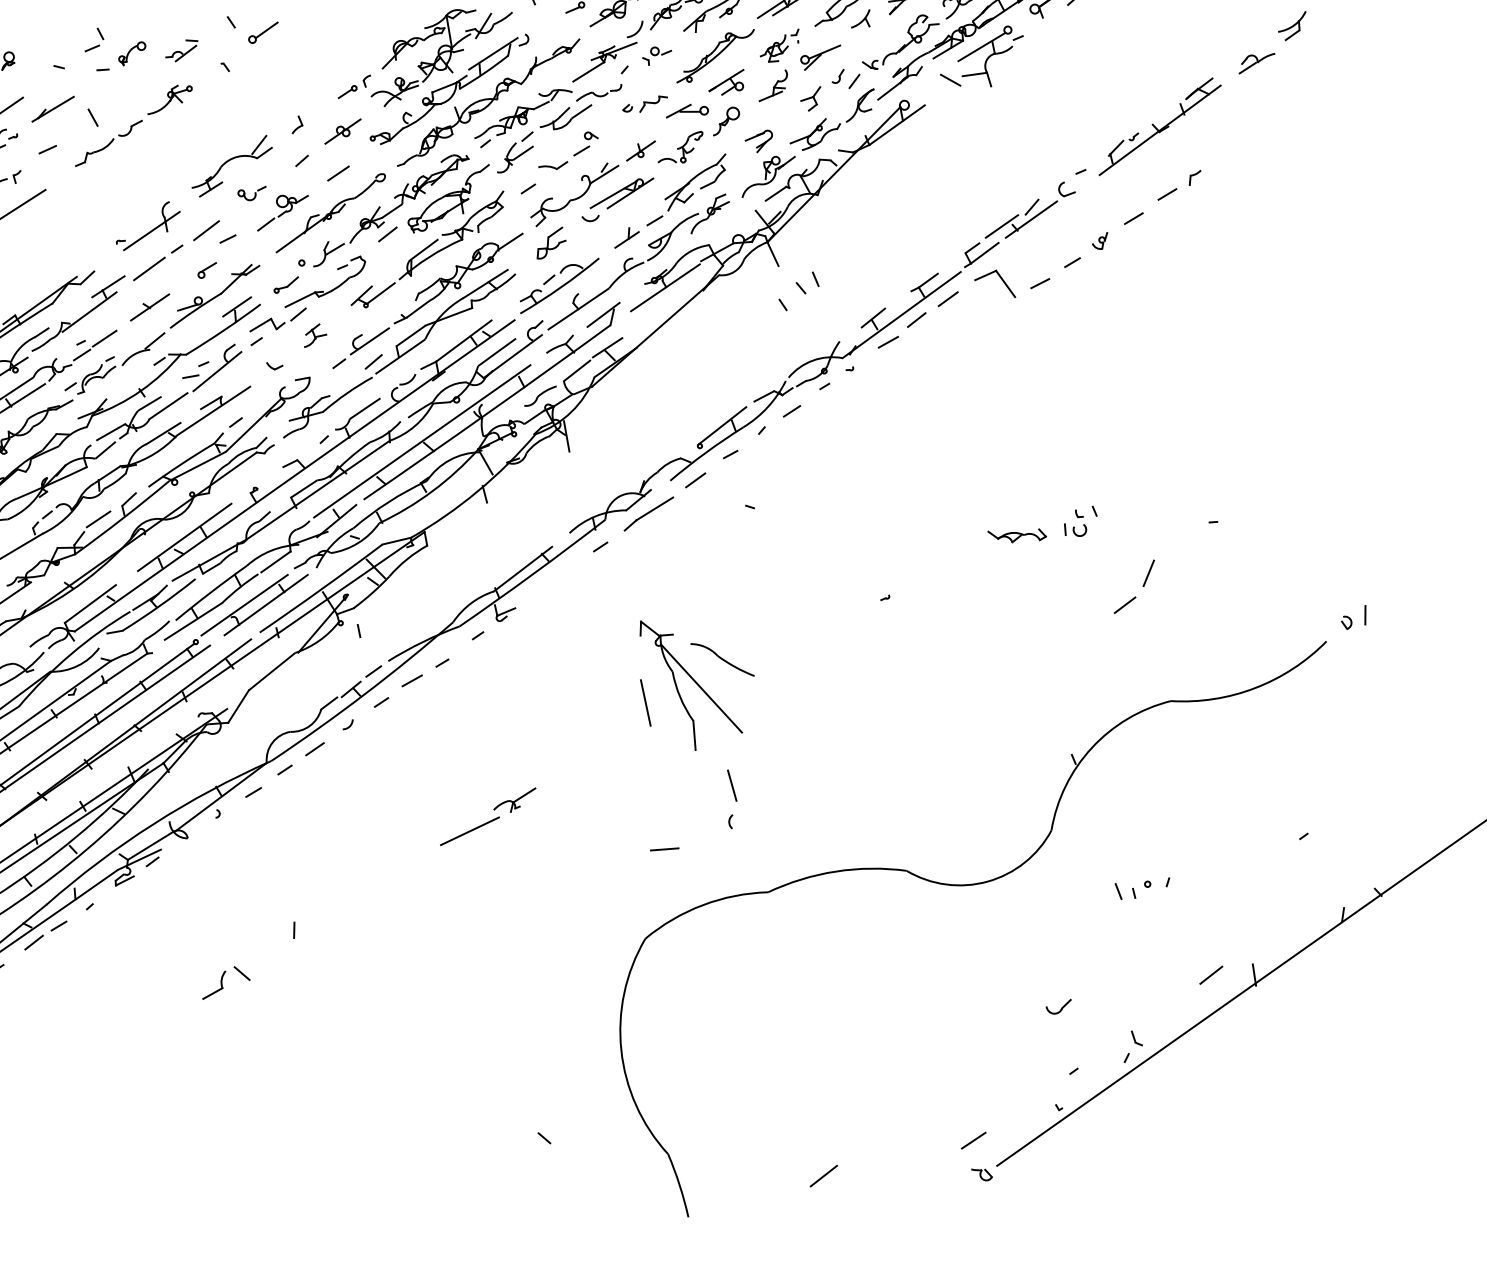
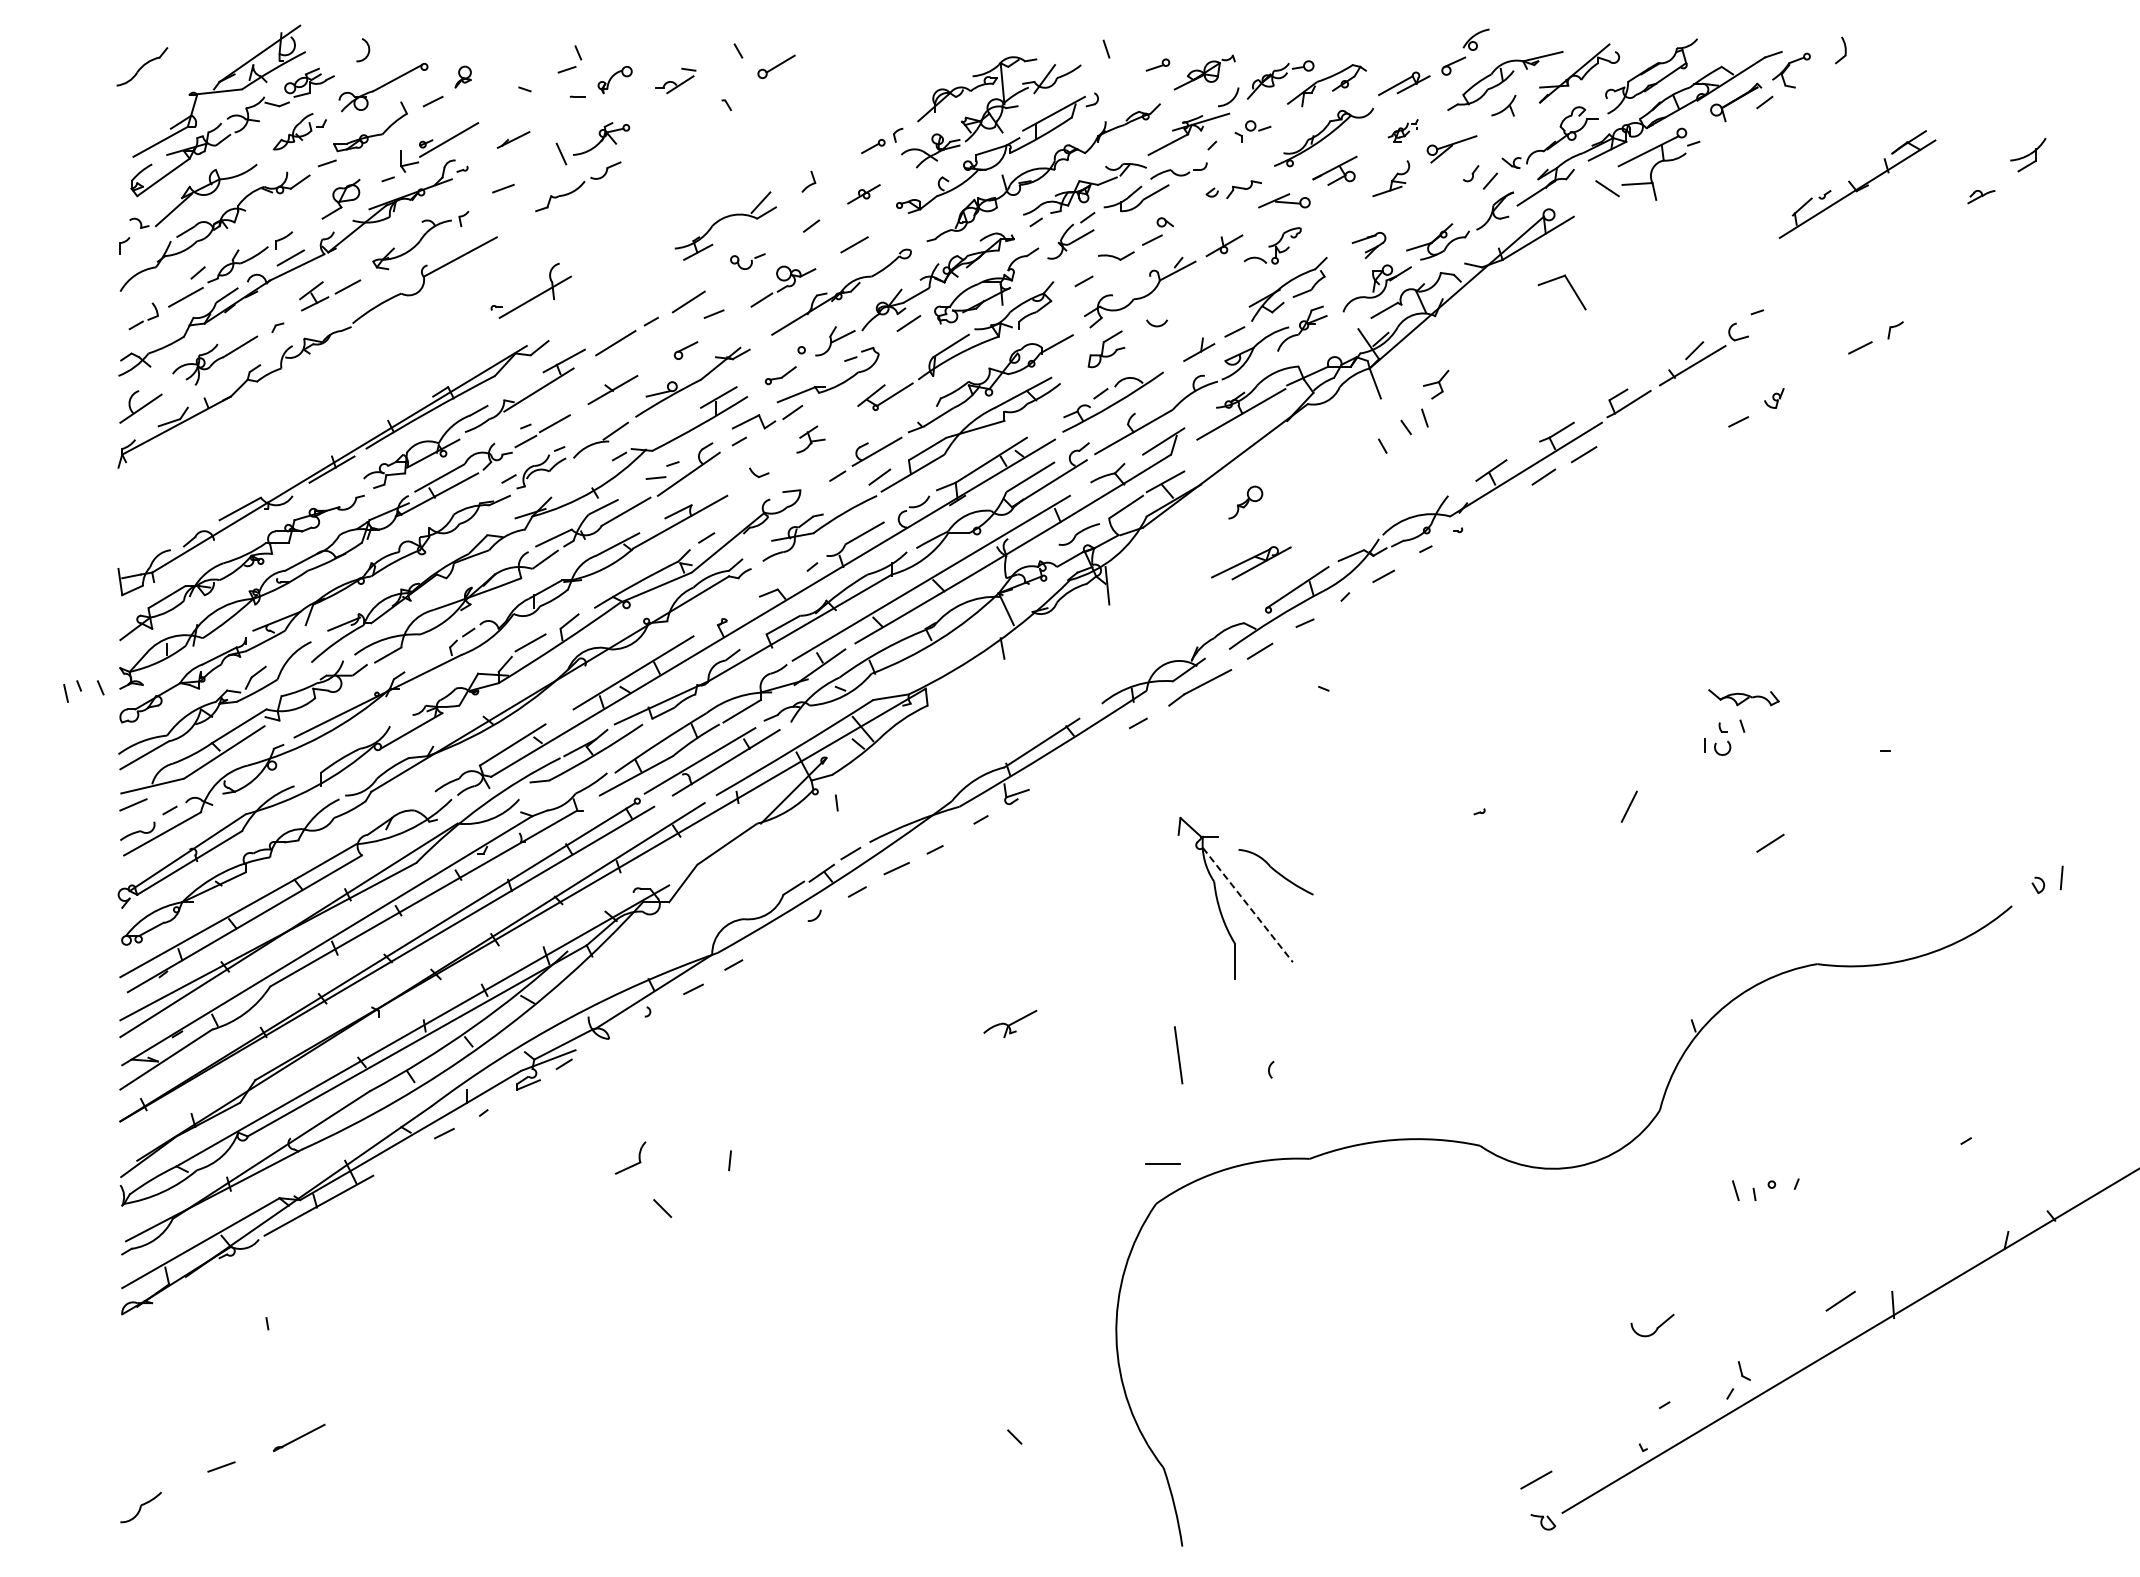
part: (780, 45) -> (1403, 130), size x0.6
part: (1256, 63) -> (1981, 196), size x0.6
part: (169, 99) -> (601, 138), moved
part: (811, 99) -> (1436, 384), moved
part: (52, 108) -> (513, 139), size x0.6
part: (725, 121) -> (1245, 502), moved
part: (1159, 126) -> (1857, 184), moved
part: (342, 131) -> (863, 194), size x0.7
part: (622, 194) -> (1251, 563), moved
line: (1133, 218) -> (1817, 373), removed
line: (1001, 226) -> (1655, 371), removed
part: (151, 230) -> (534, 296), moved
part: (1000, 278) -> (1569, 285), moved
line: (1040, 283) -> (1697, 444), removed
line: (888, 342) -> (1507, 501), removed
part: (1016, 535) -> (1743, 697), moved
line: (1148, 573) -> (1629, 806), moved
line: (701, 689) -> (1247, 905), solid -> dashed
line: (645, 703) -> (1178, 1055), moved
line: (314, 749) -> (771, 942), removed
line: (731, 785) -> (1275, 1025), removed
line: (469, 831) -> (952, 1056), removed
line: (664, 848) -> (1162, 1163), moved
line: (33, 941) -> (412, 1150), removed
part: (217, 990) -> (633, 1164), moved
part: (1058, 1006) -> (1652, 1325), size x1.4
line: (823, 1175) -> (1350, 1508), removed

